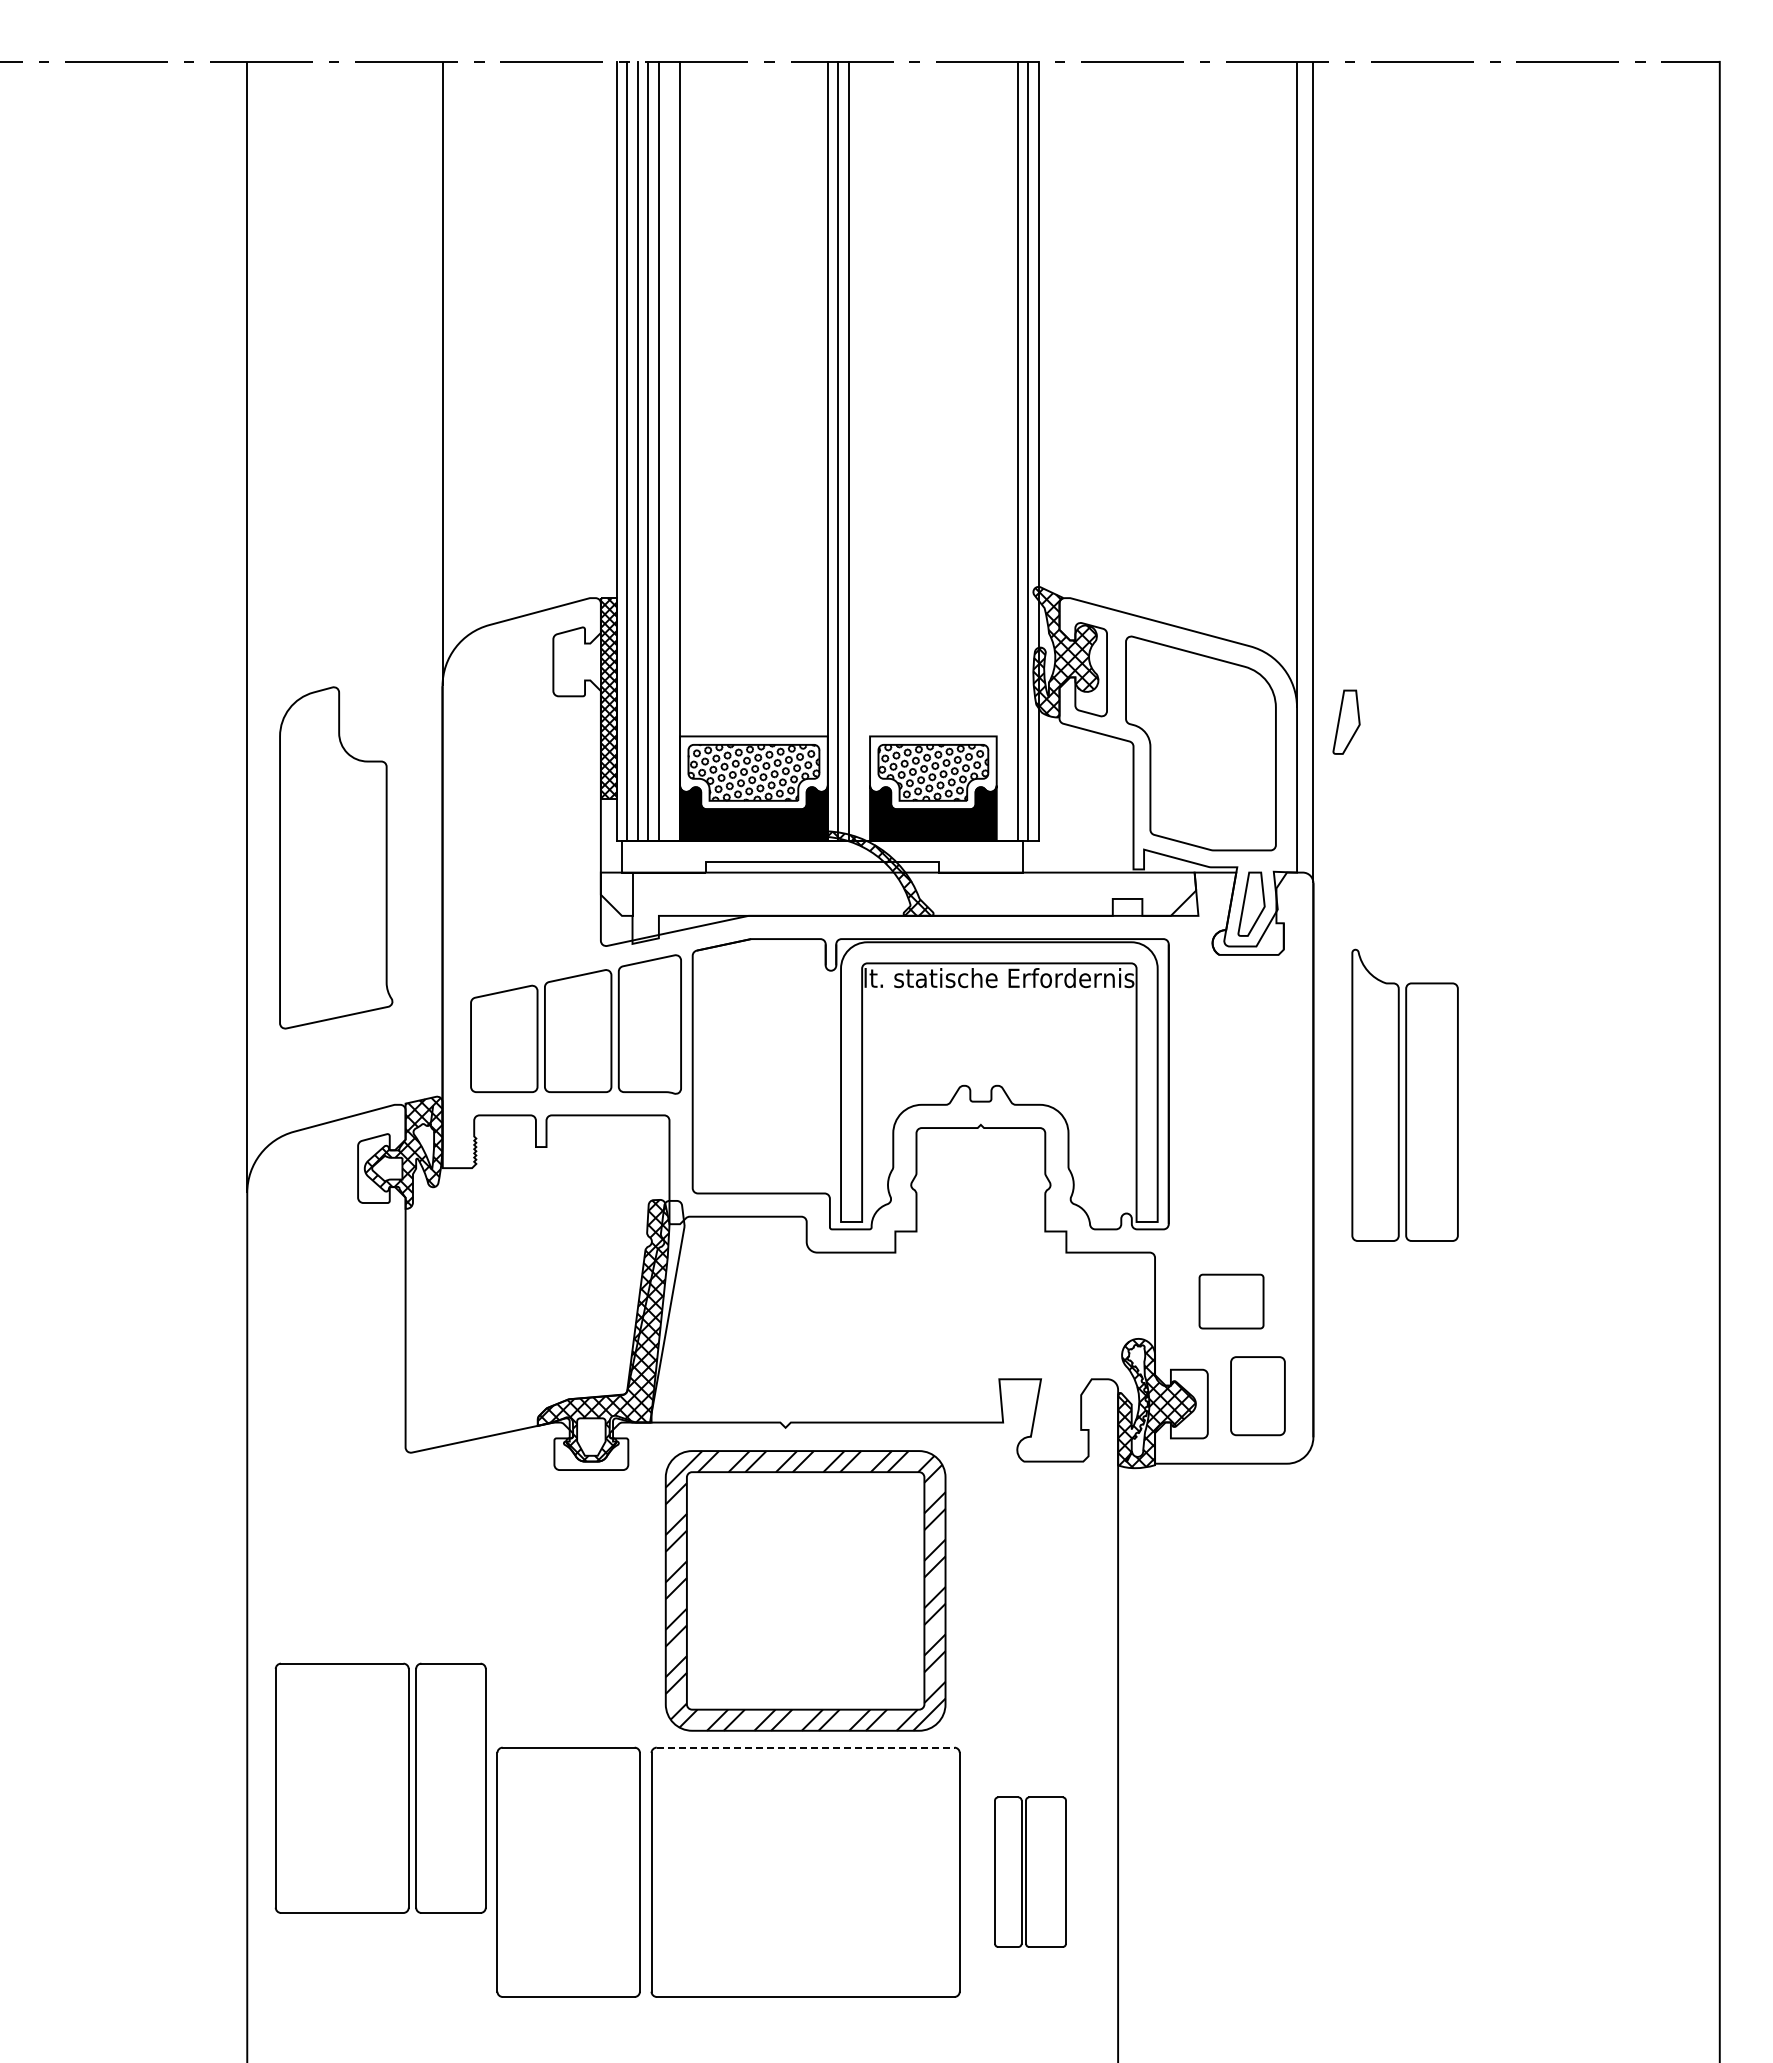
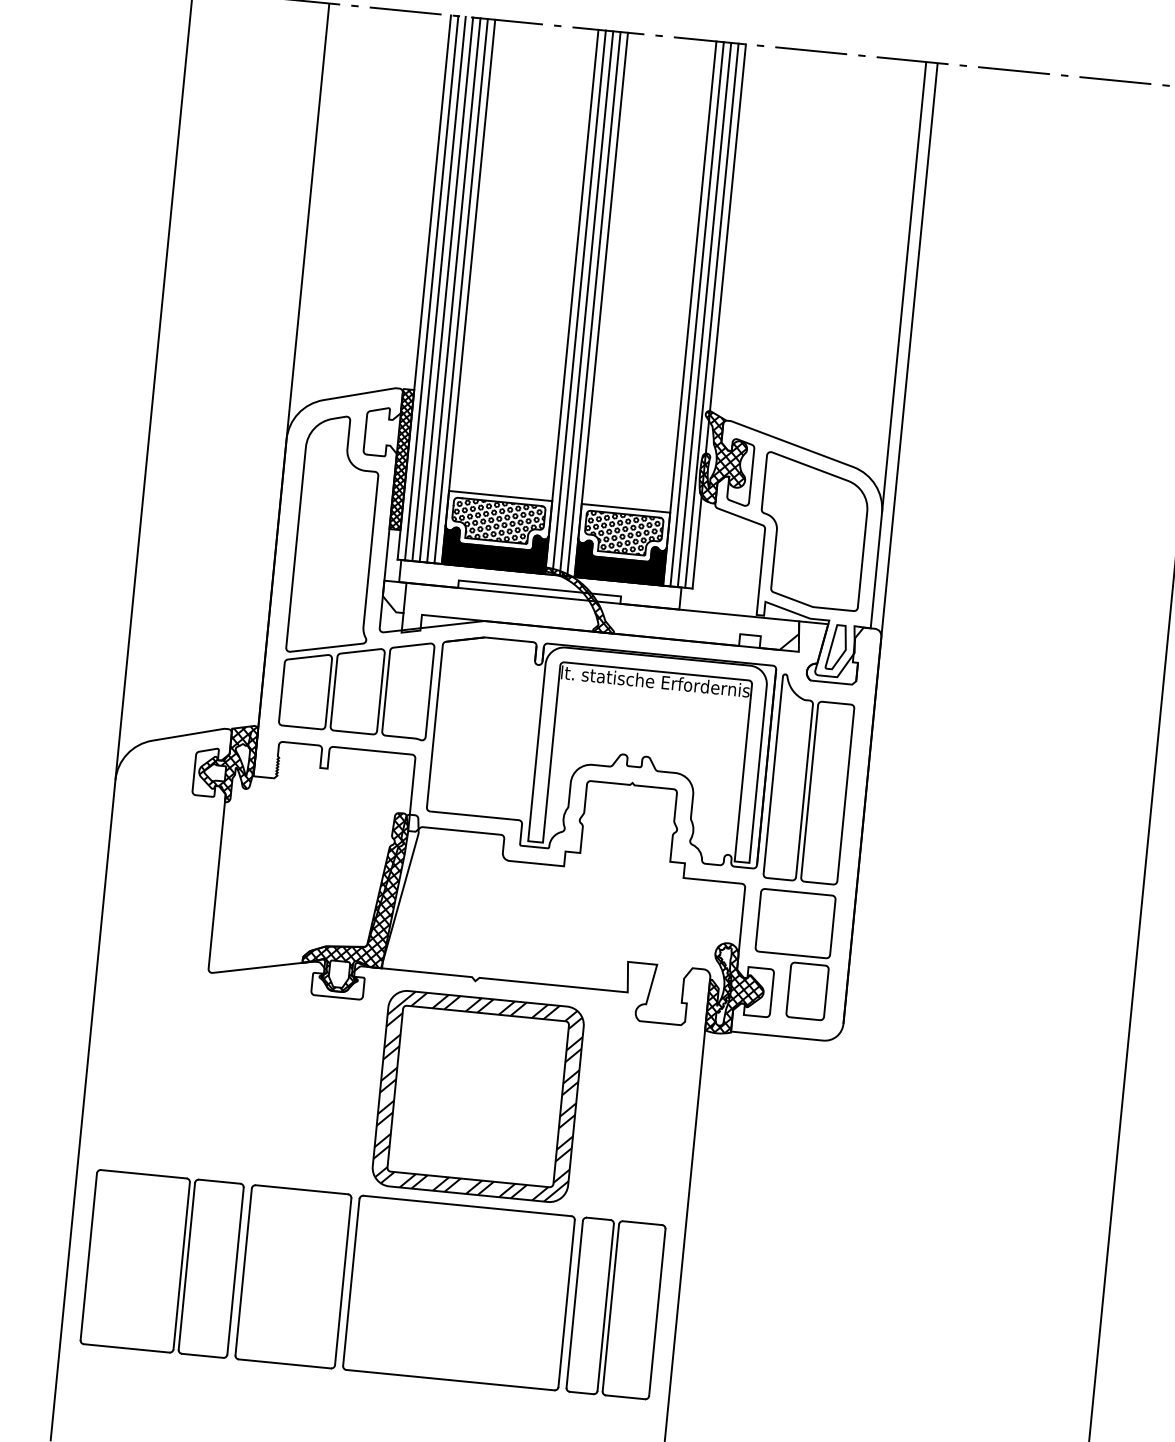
line: (669, 450) -> (461, 290), added
line: (859, 450) -> (593, 303), added
line: (870, 450) -> (601, 304), added
line: (996, 450) -> (689, 312), added
line: (1007, 450) -> (697, 313), added
part: (1346, 721) -> (915, 526), removed
part: (336, 857) -> (337, 535), moved
part: (1404, 1094) -> (809, 778), moved
part: (1231, 1301) -> (795, 923), size x1.67
line: (805, 1747) -> (467, 1205), dashed -> solid
part: (380, 1787) -> (162, 1263), moved
part: (1030, 1871) -> (616, 1307), size x1.67

